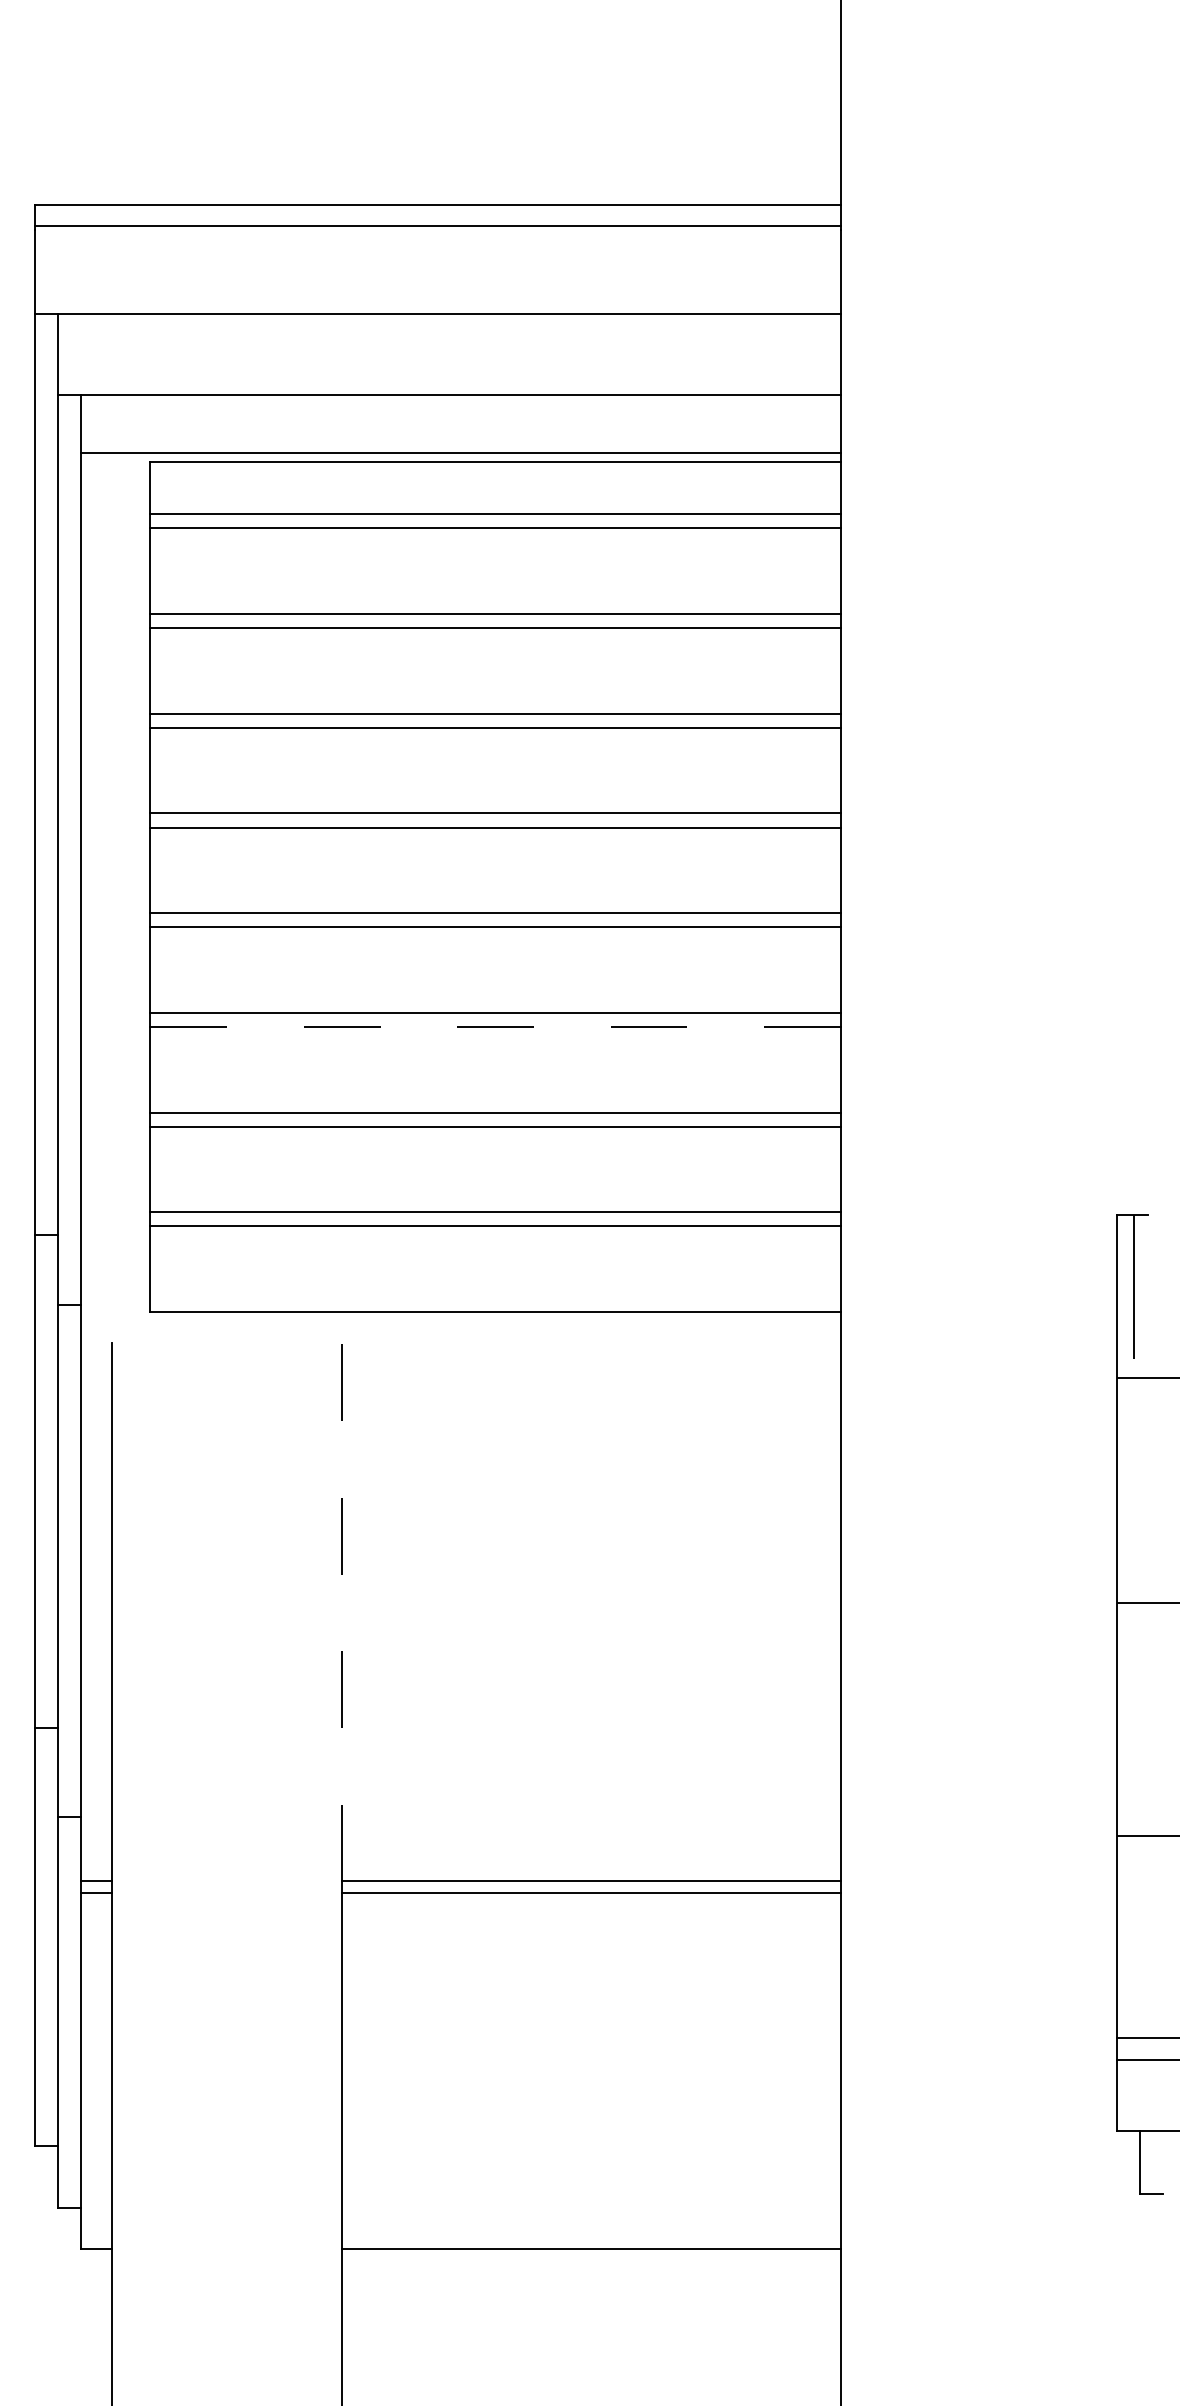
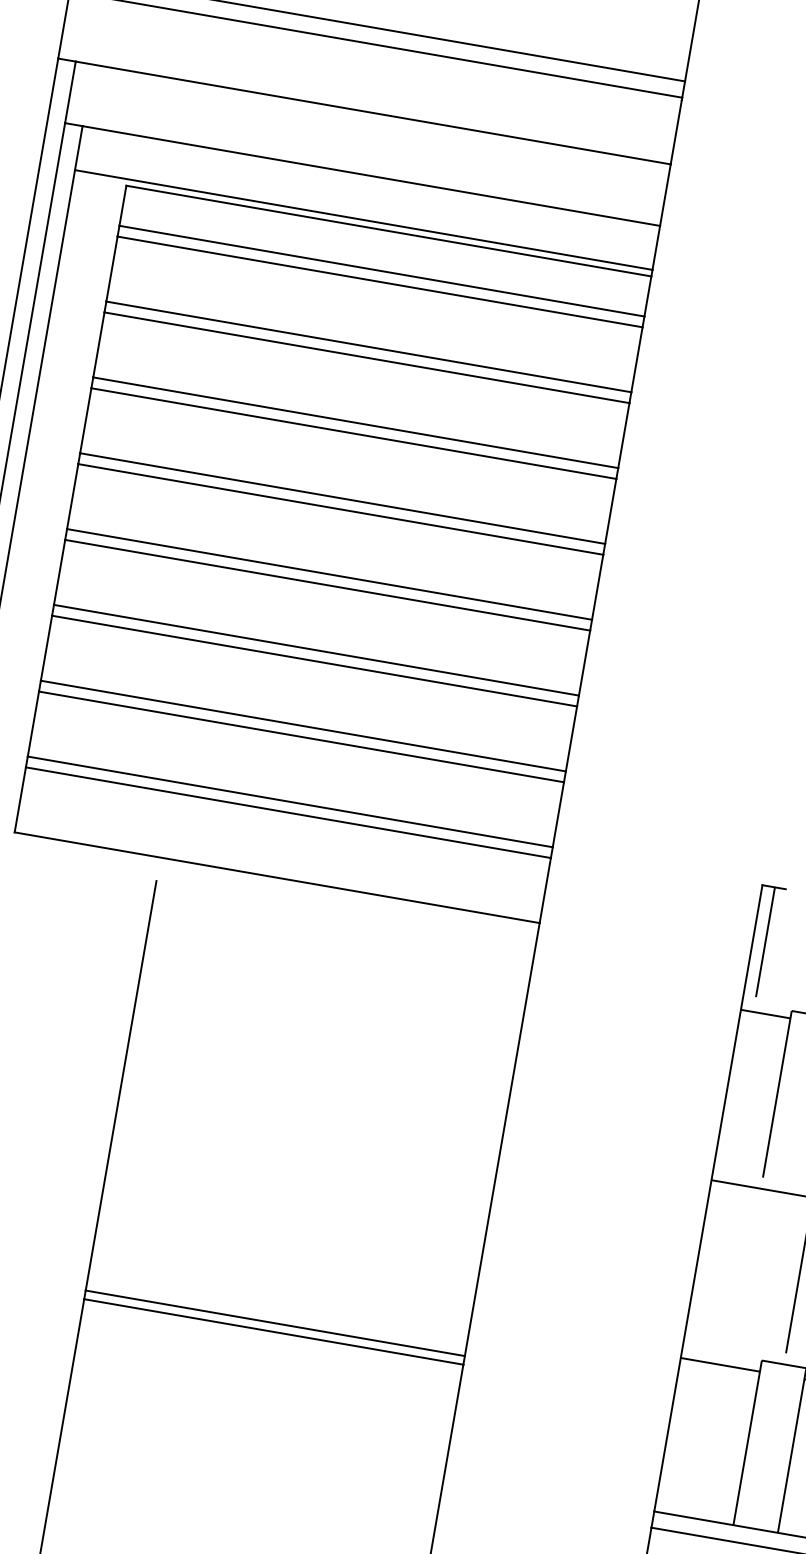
line: (495, 1027) -> (314, 661), dashed -> solid
line: (342, 1611) -> (121, 1085), dashed -> solid

